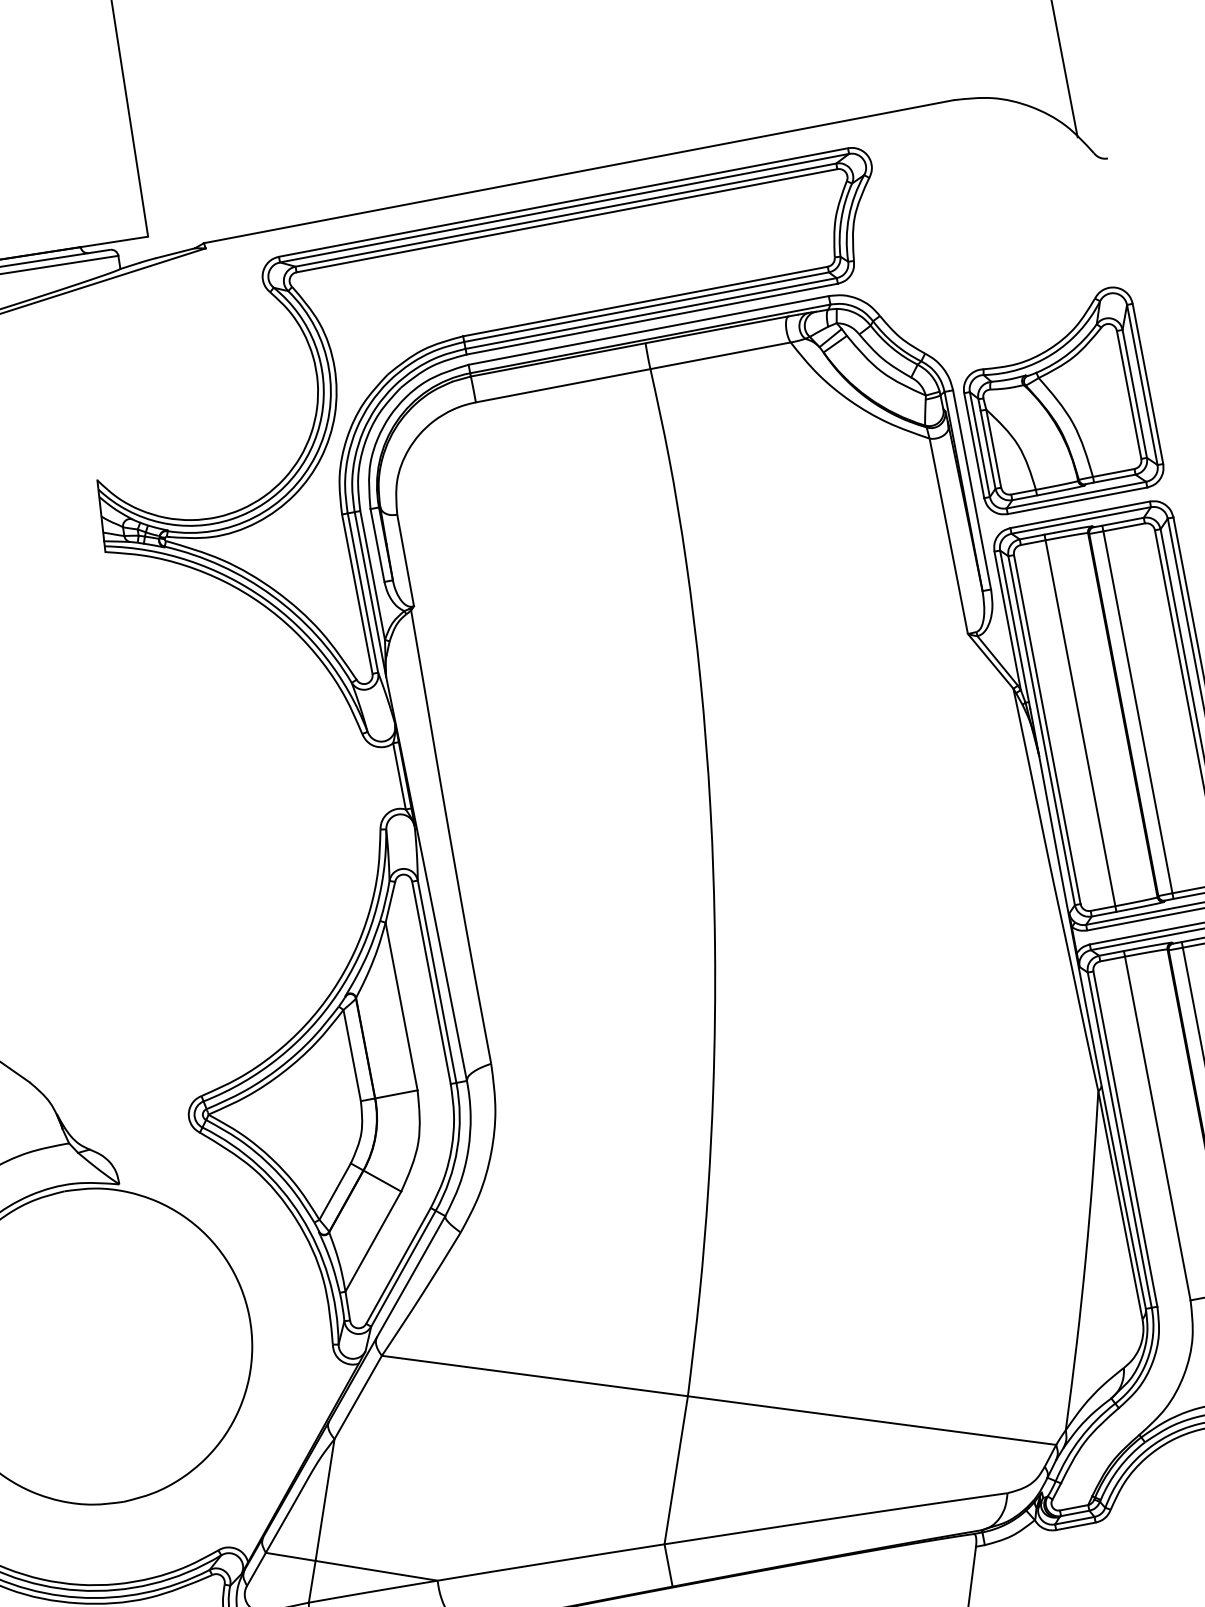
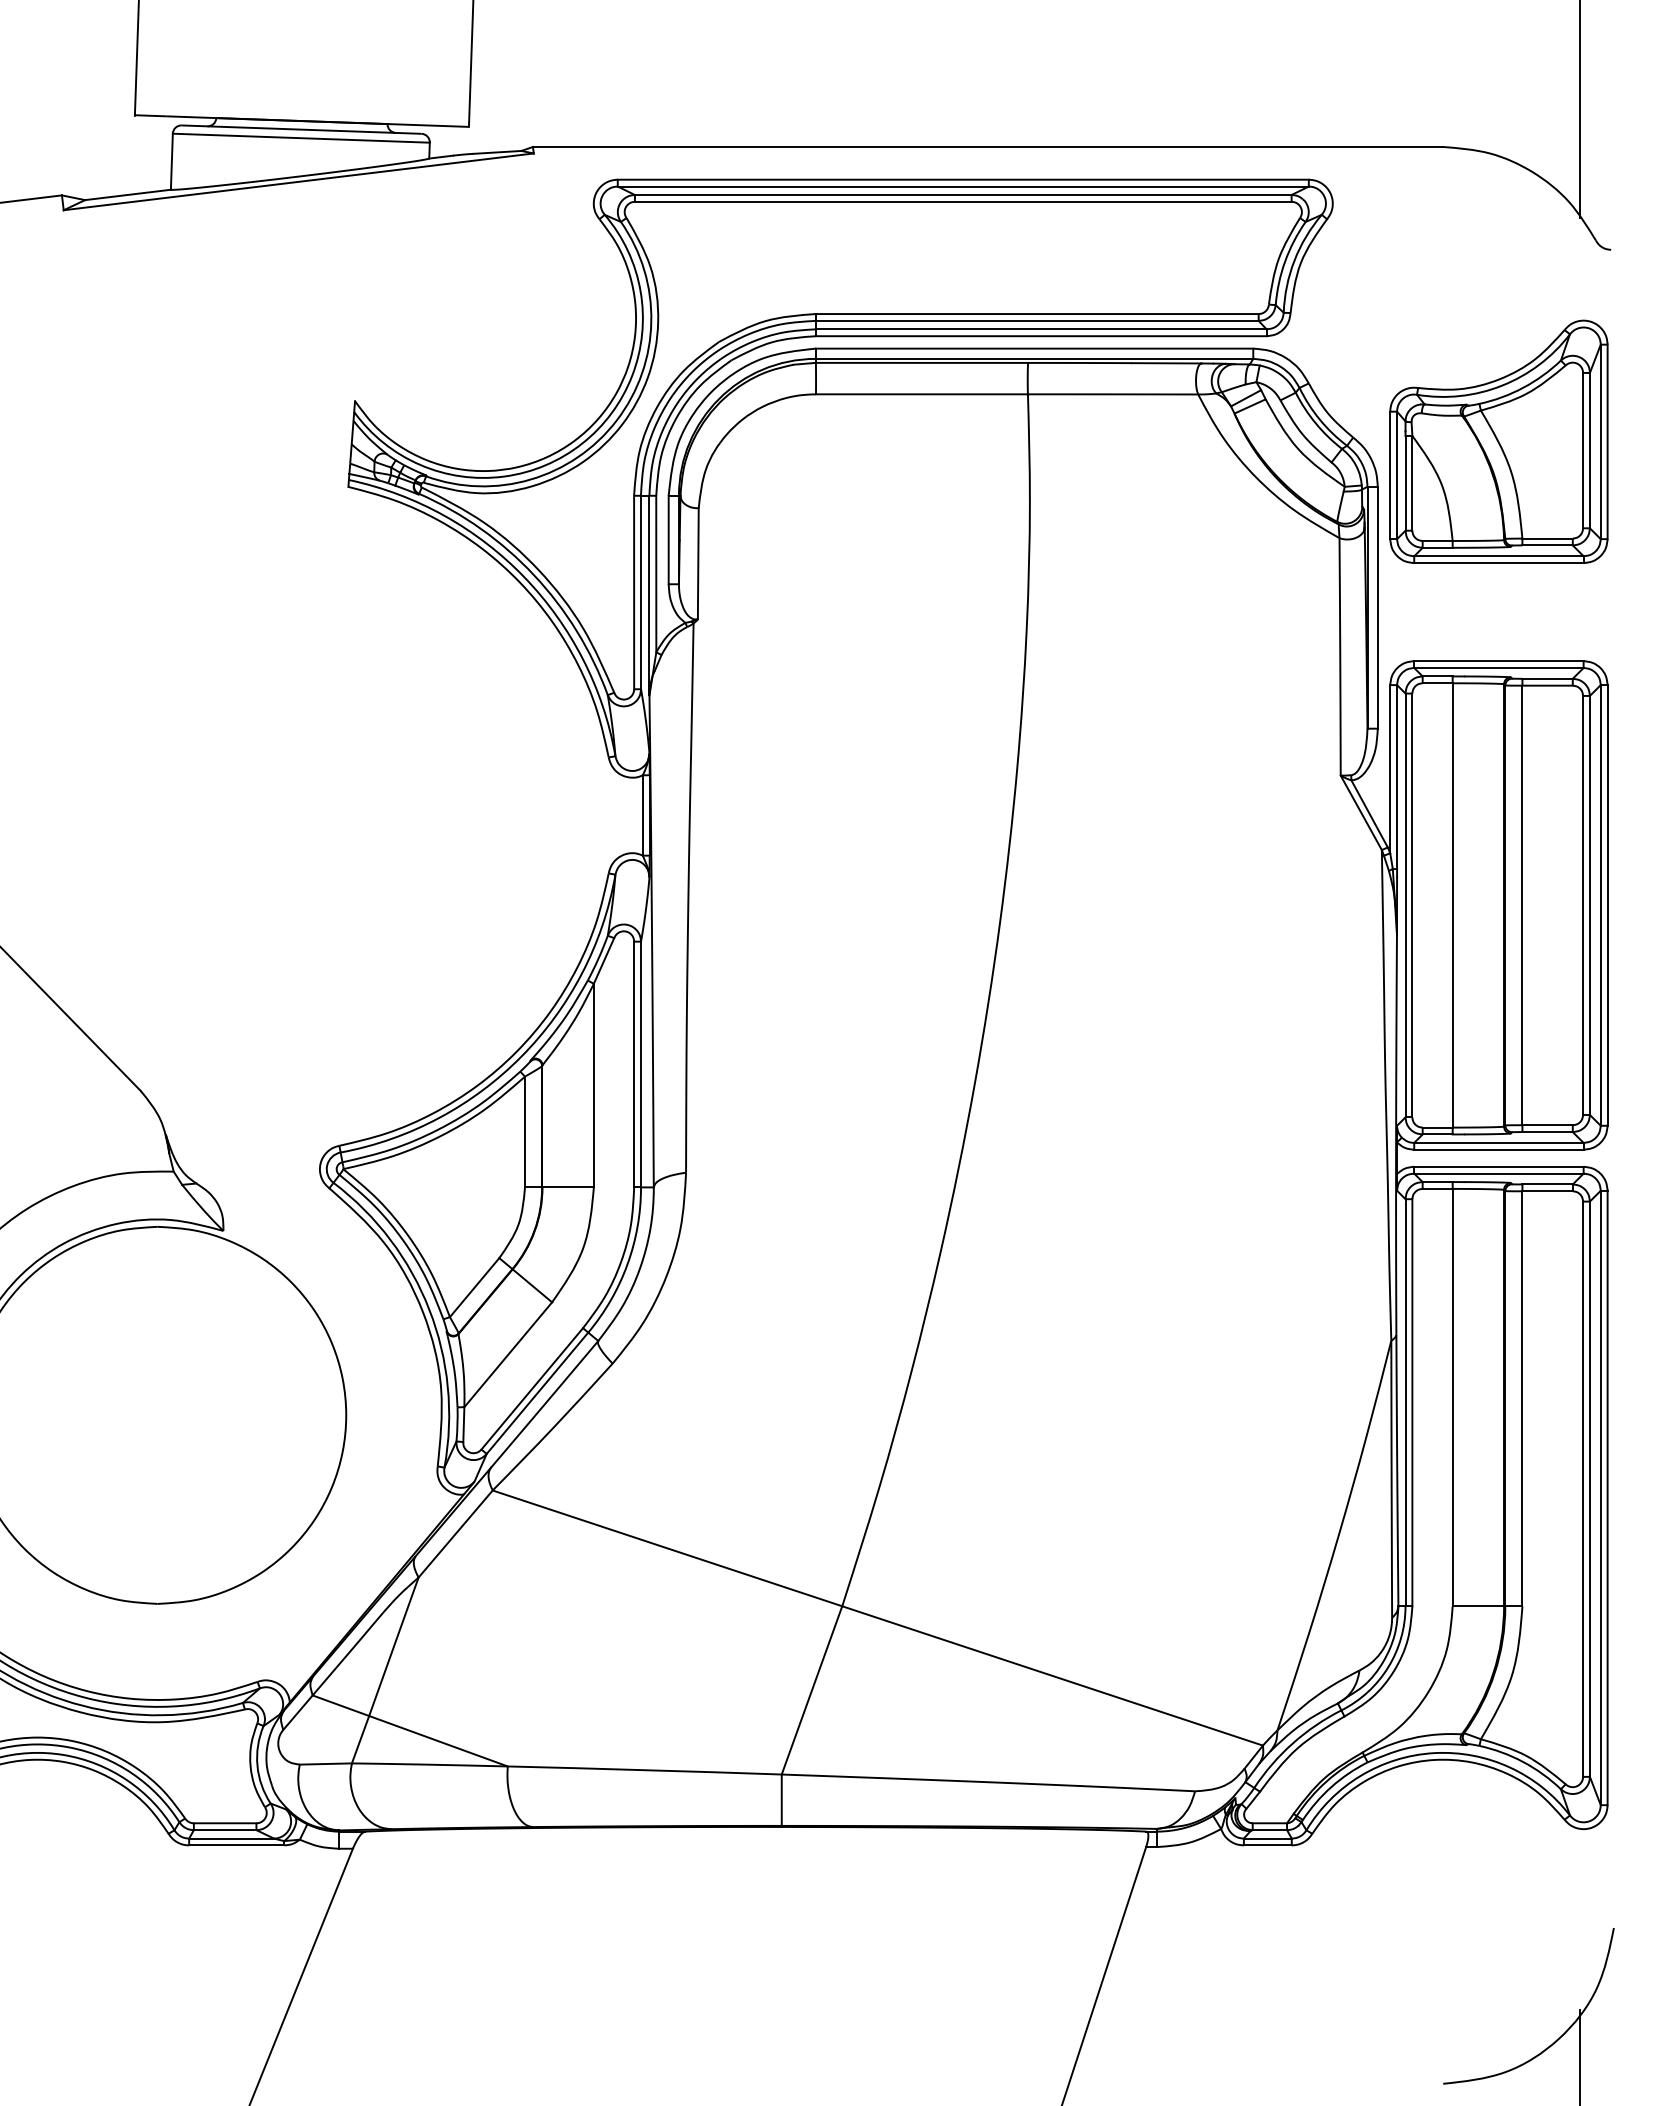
part: (1058, 400) -> (1498, 441), moved

